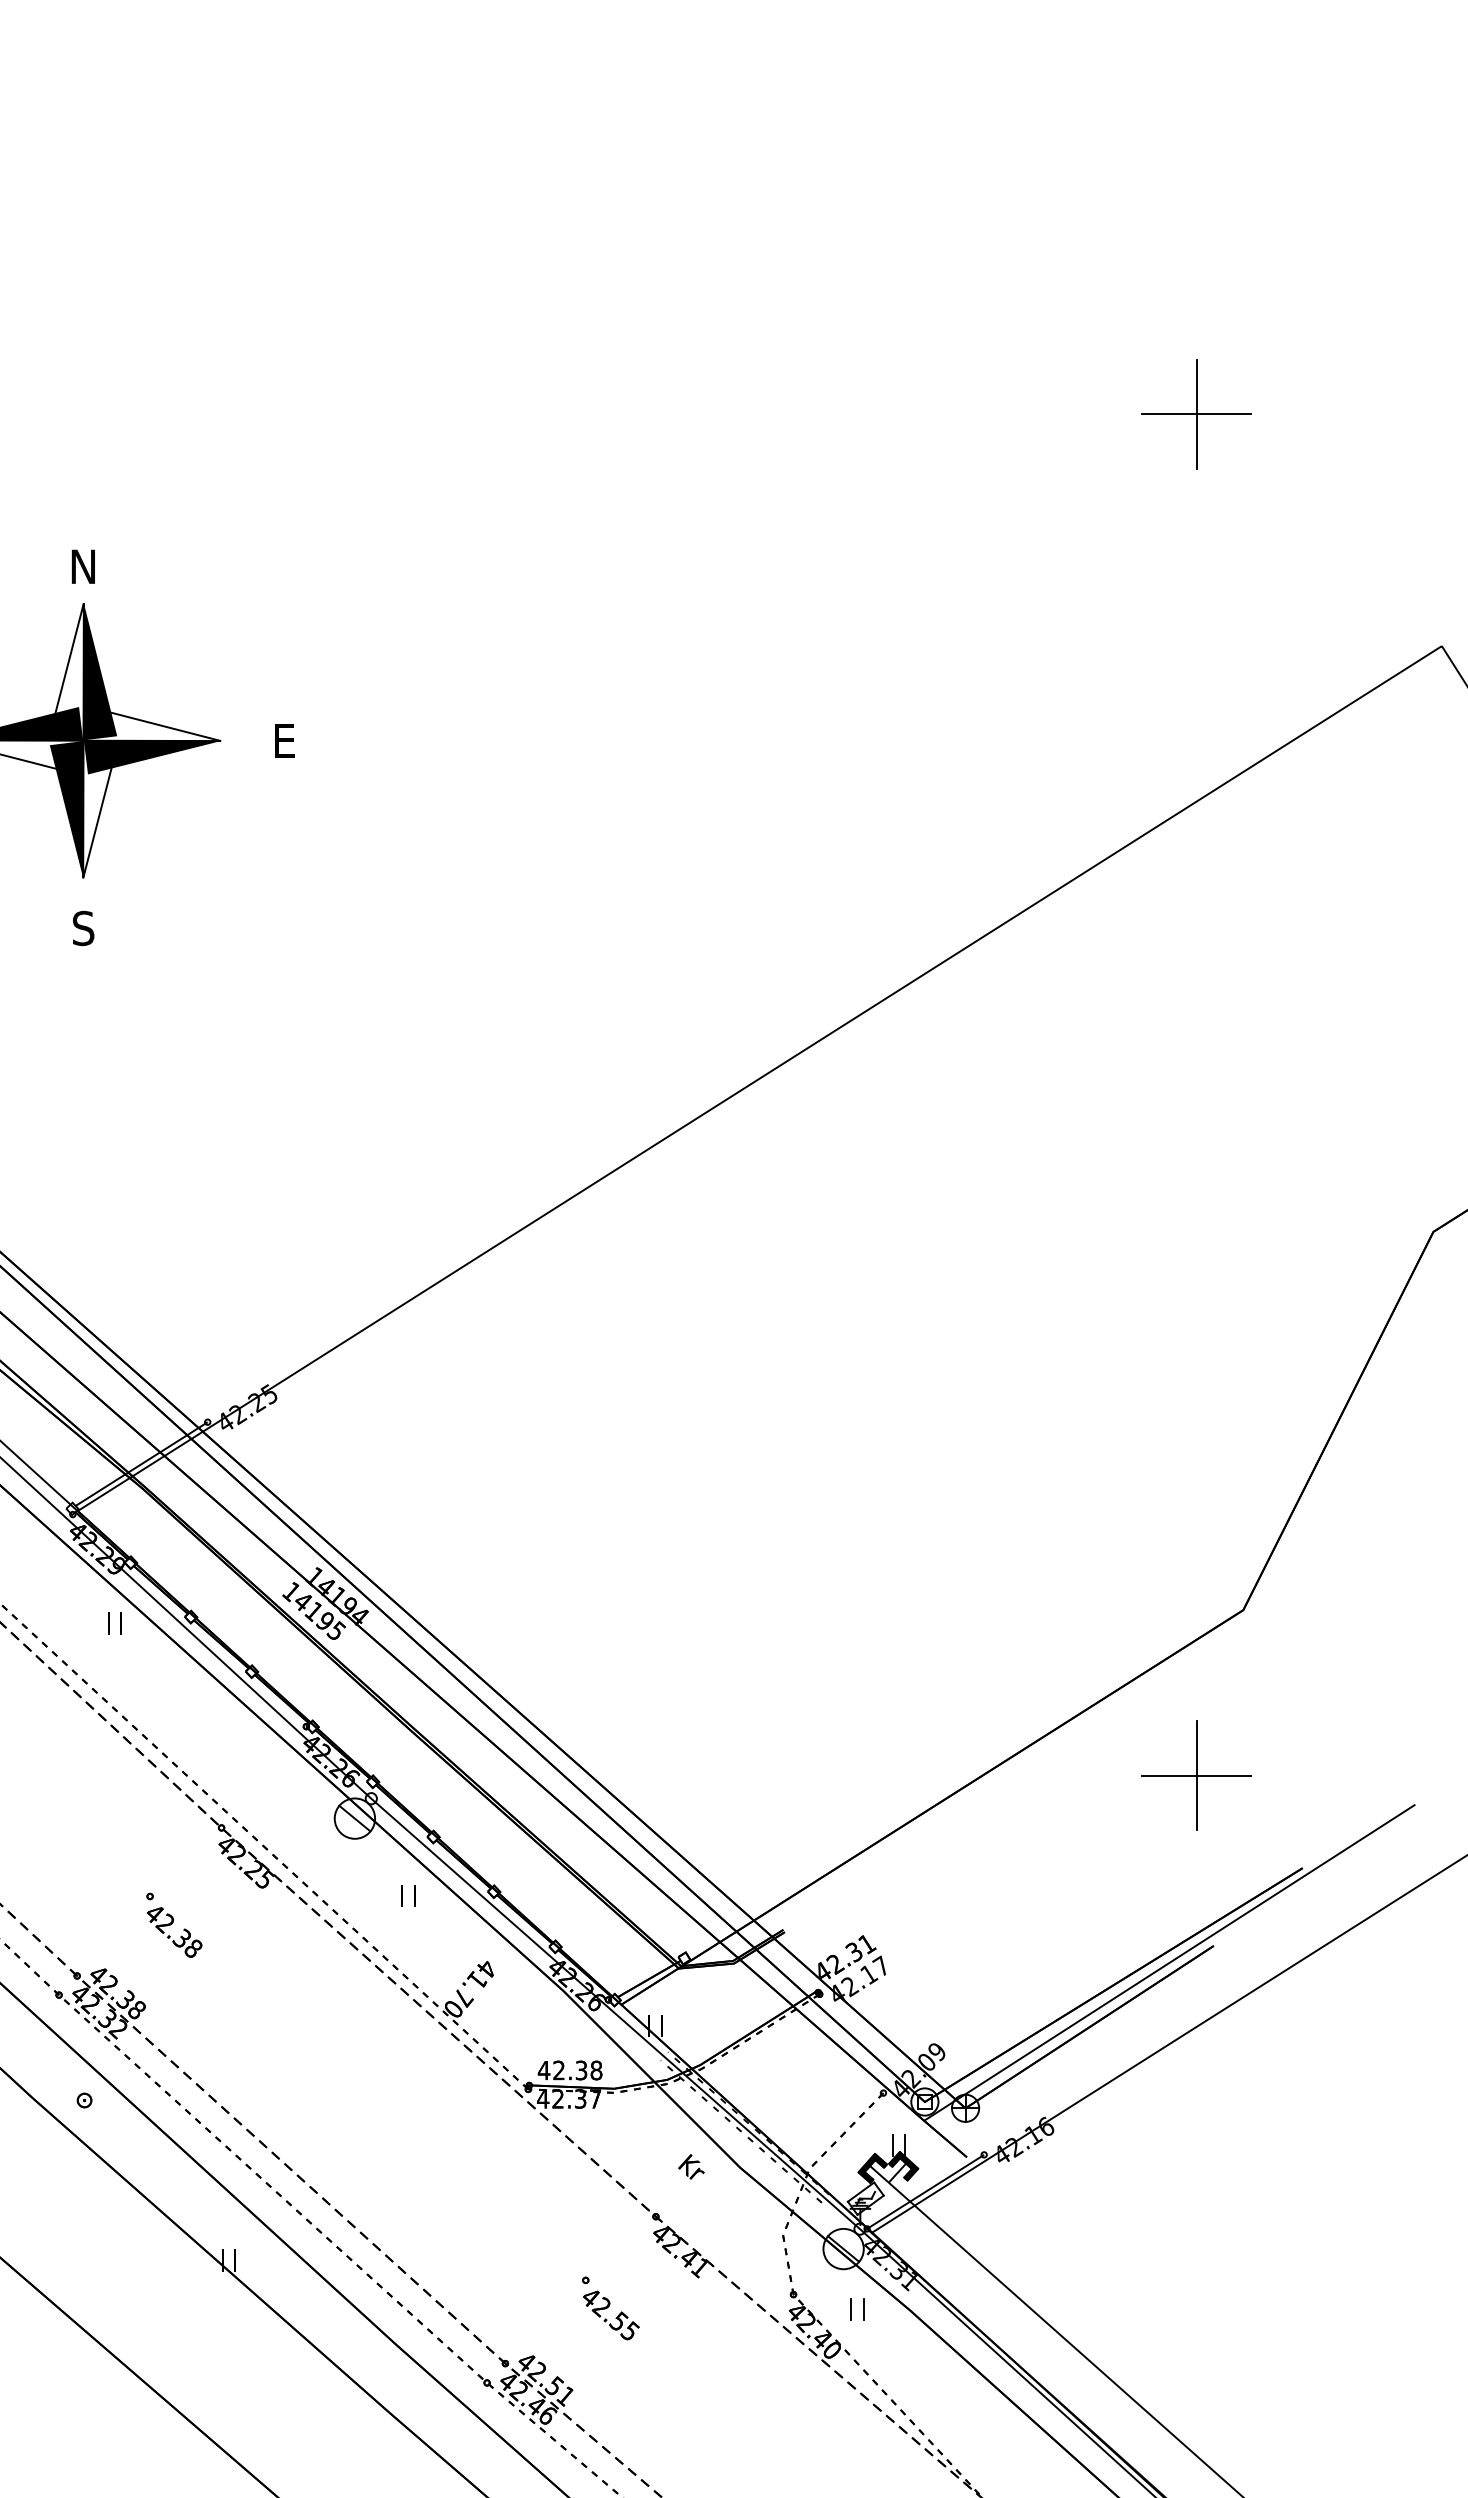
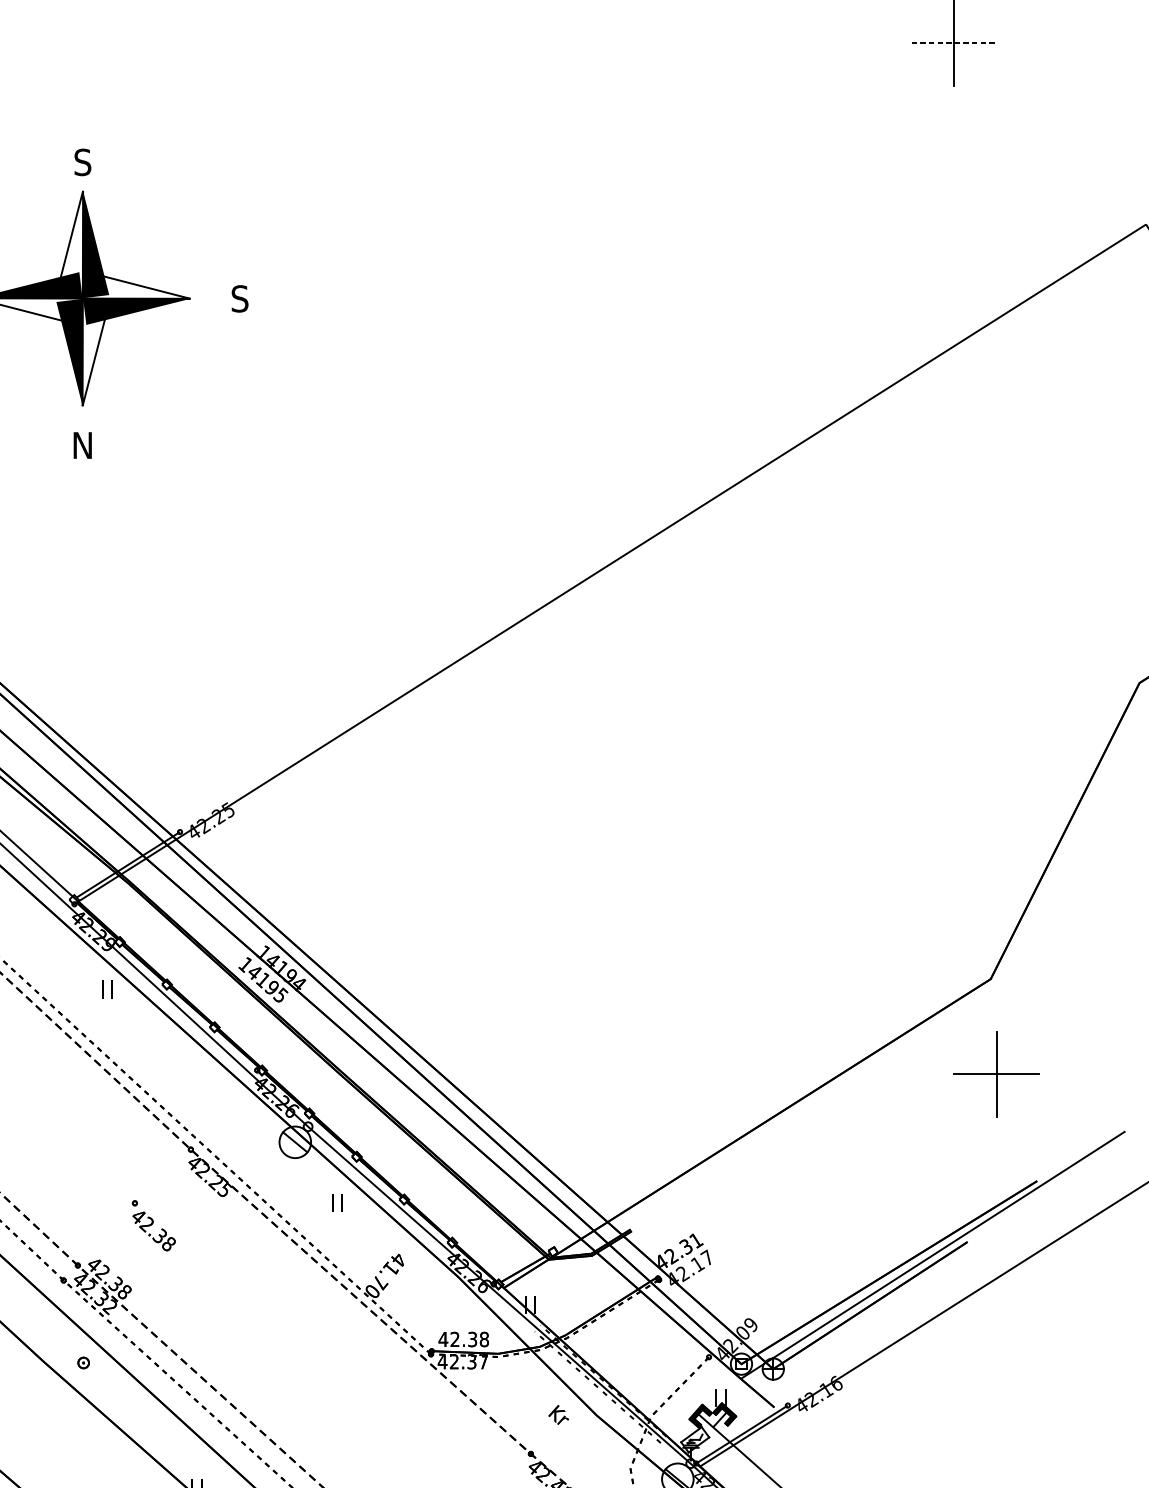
line: (1197, 414) -> (954, 43), solid -> dashed
text: (82, 566) -> (82, 162), N -> S
text: (284, 740) -> (240, 298), E -> S
text: (82, 928) -> (82, 445), S -> N
part: (1196, 1775) -> (996, 1074), moved

